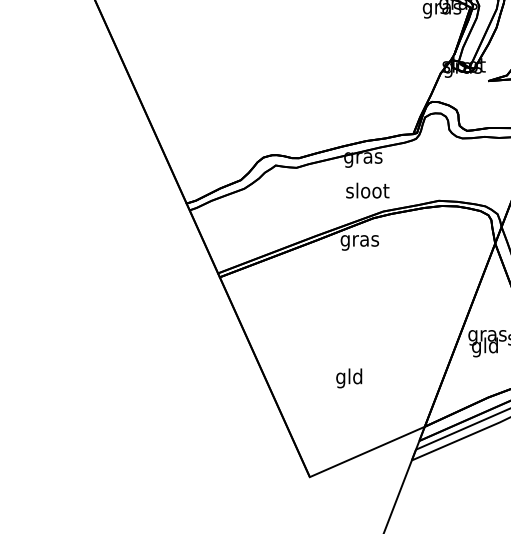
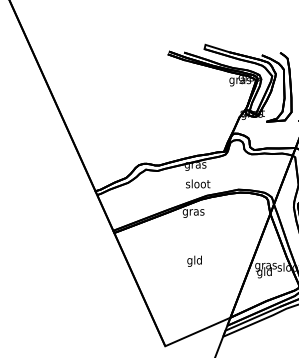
text: (348, 376) -> (194, 260), moved

